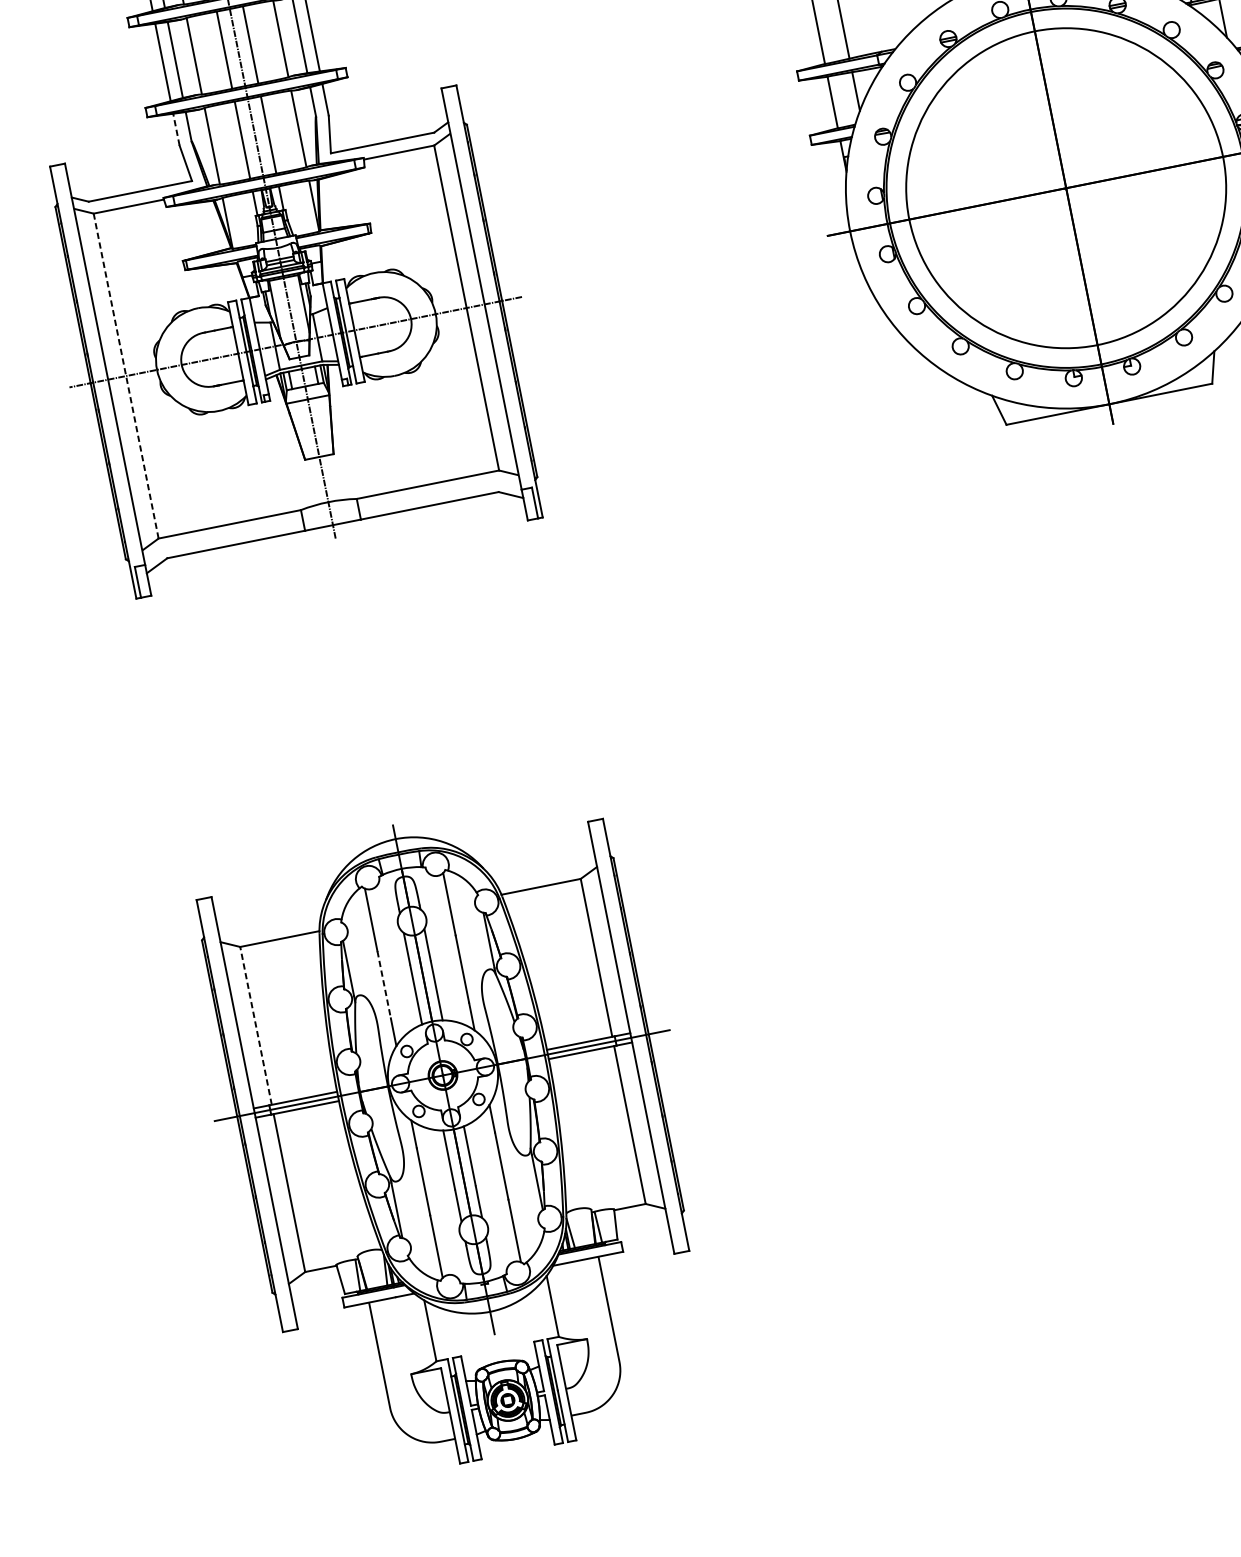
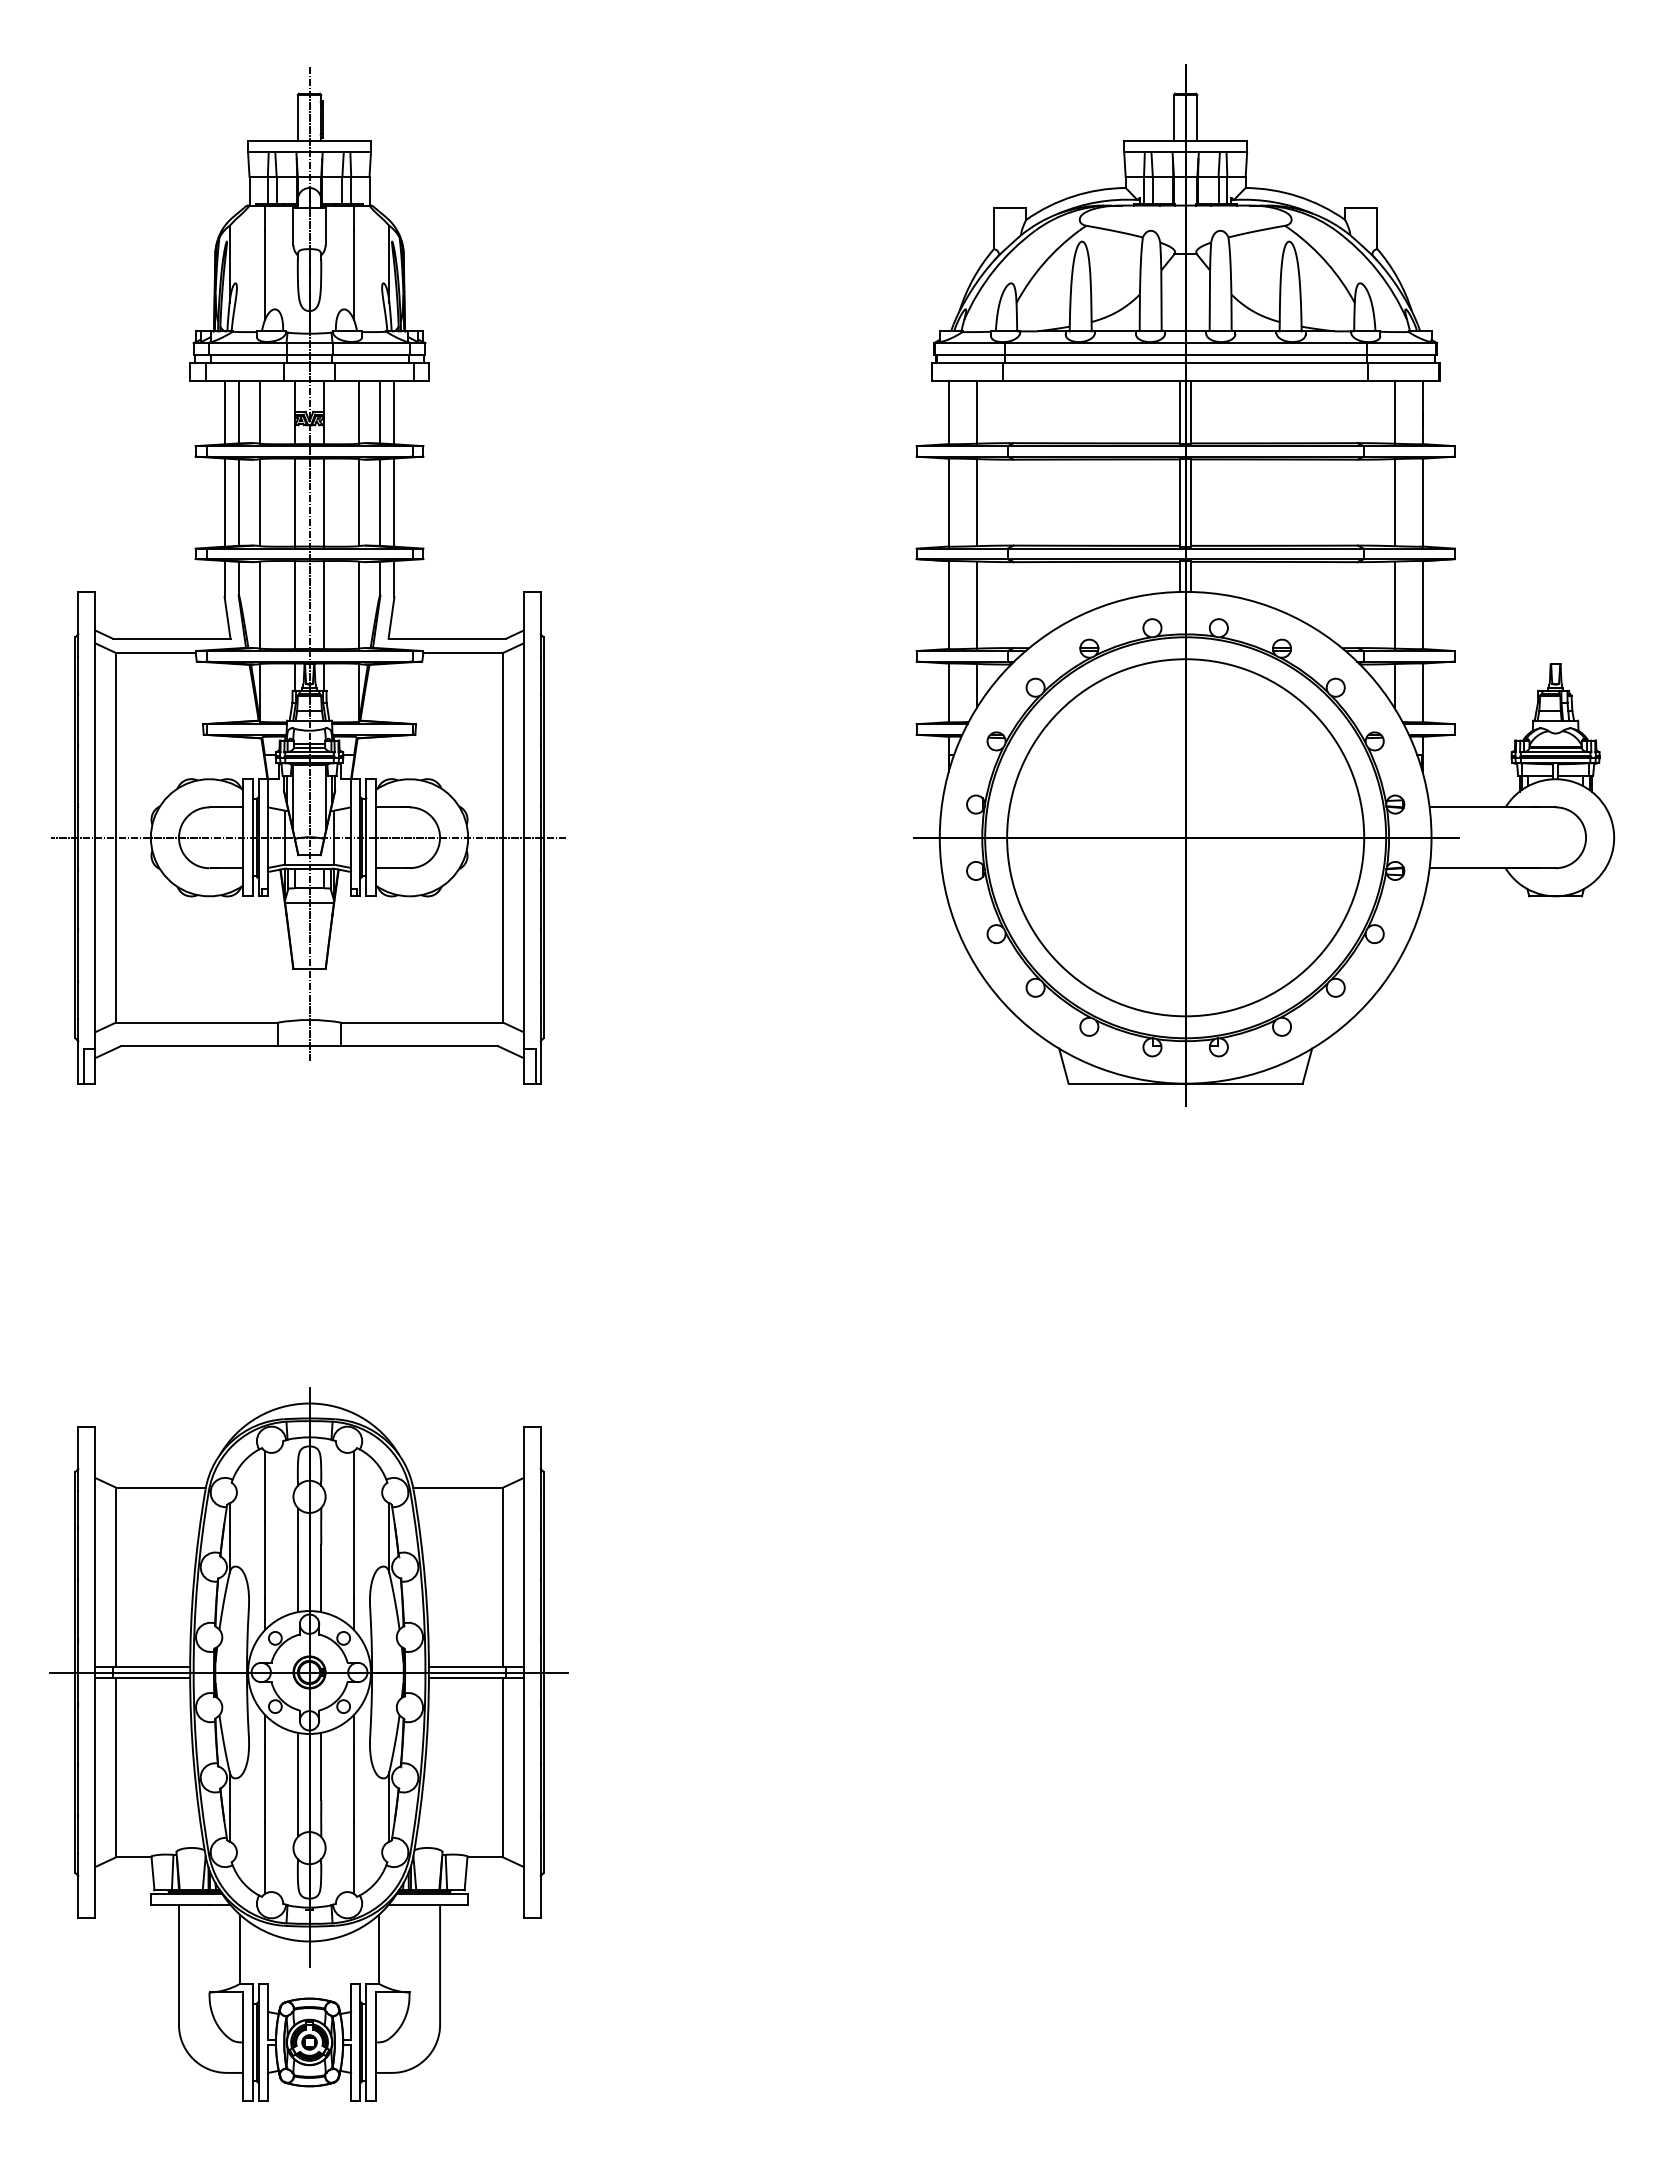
line: (176, 129) -> (224, 578), dashed -> solid
line: (125, 375) -> (115, 837), dashed -> solid
line: (384, 984) -> (265, 1560), dashed -> solid
line: (255, 1026) -> (115, 1577), dashed -> solid

